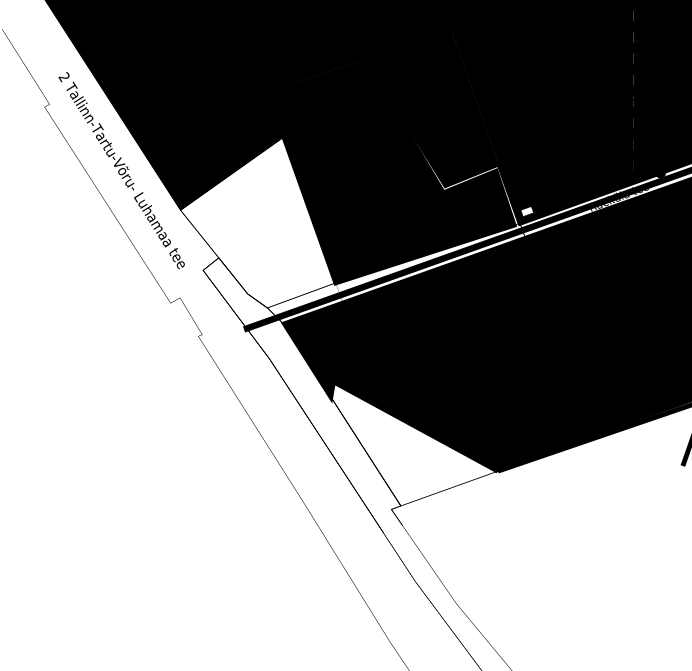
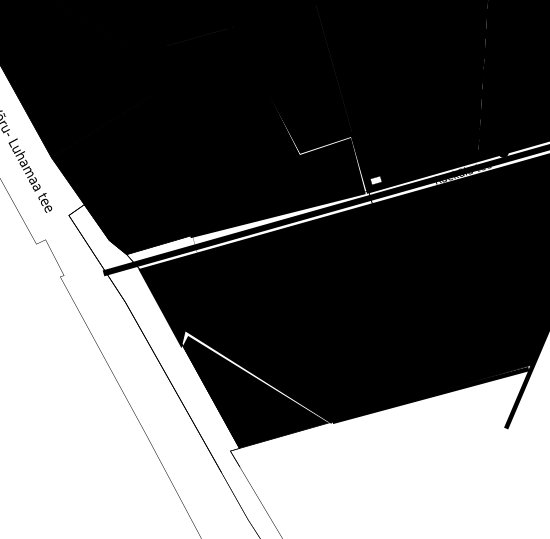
fill: (257, 222) -> (122, 173), added
fill: (413, 447) -> (254, 394), added

